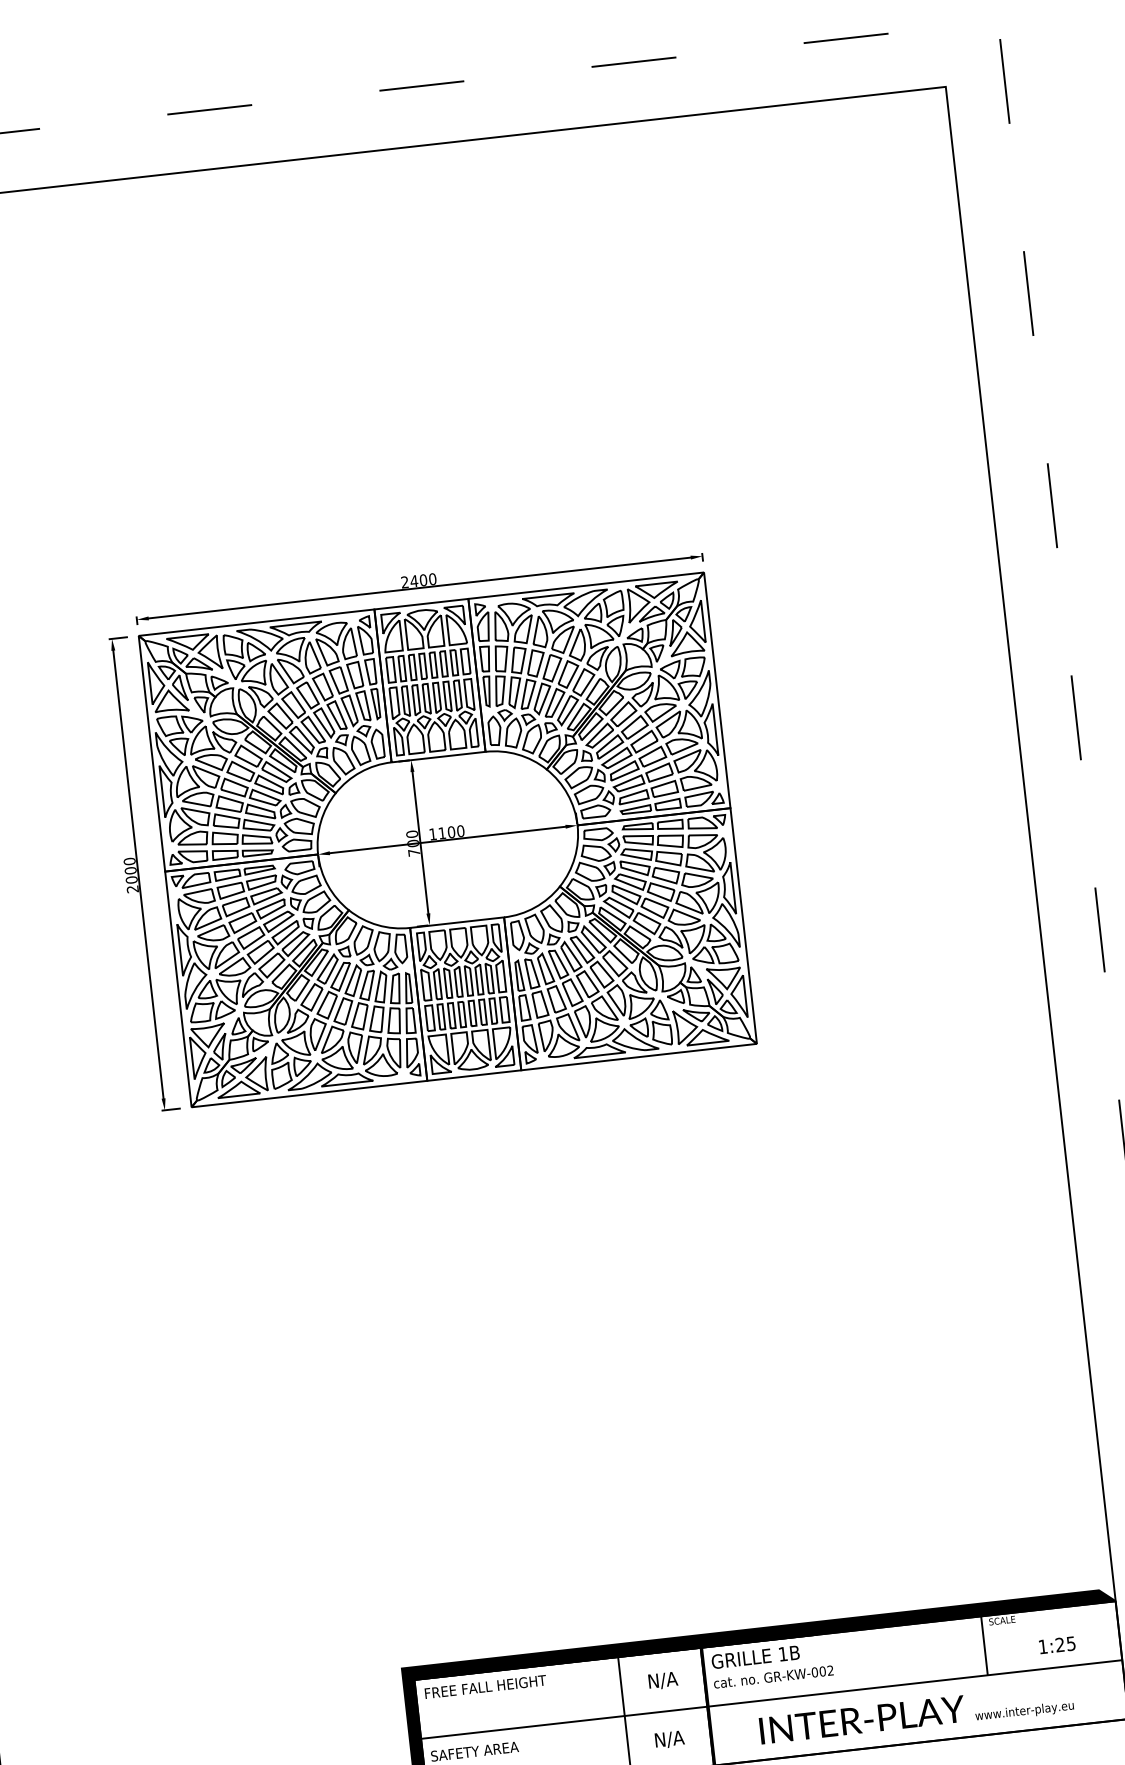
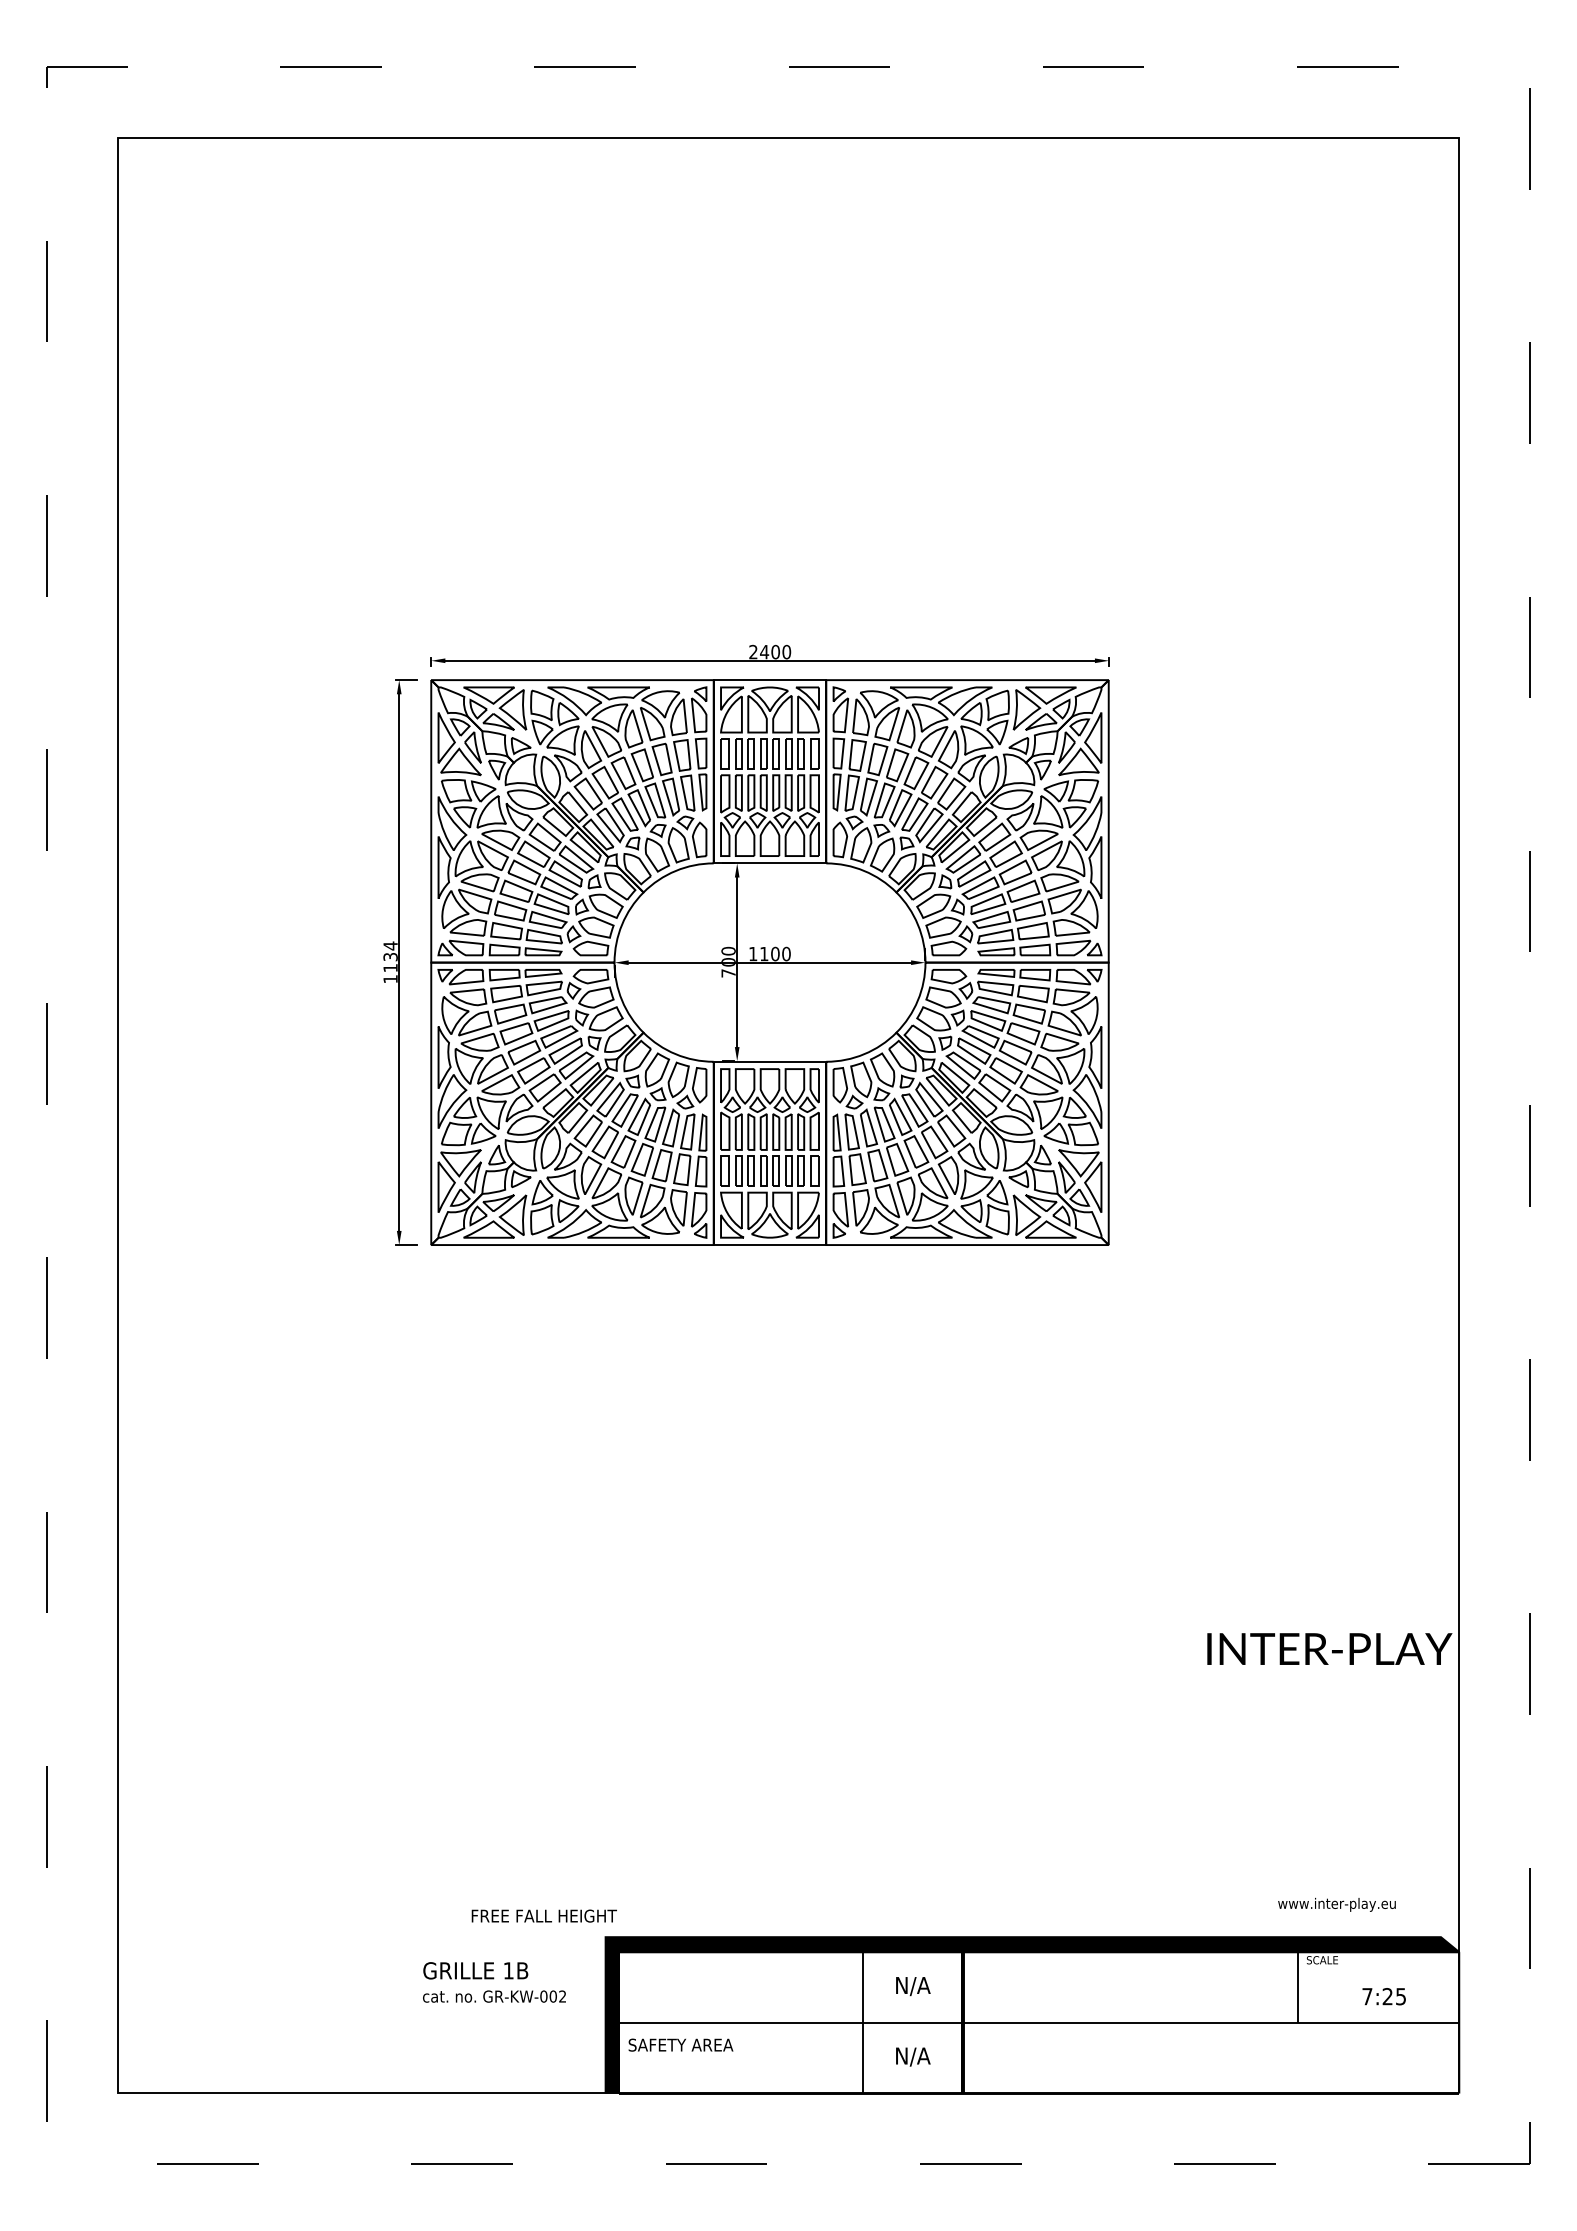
text: (131, 875) -> (390, 962), 2000 -> 1134
text: (1043, 1646) -> (1367, 1996), 1:25 -> 7:25
text: (772, 1665) -> (494, 1982), moved
text: (484, 1686) -> (543, 1915), moved
text: (1024, 1711) -> (1336, 1904), moved
text: (862, 1719) -> (1329, 1648), moved

